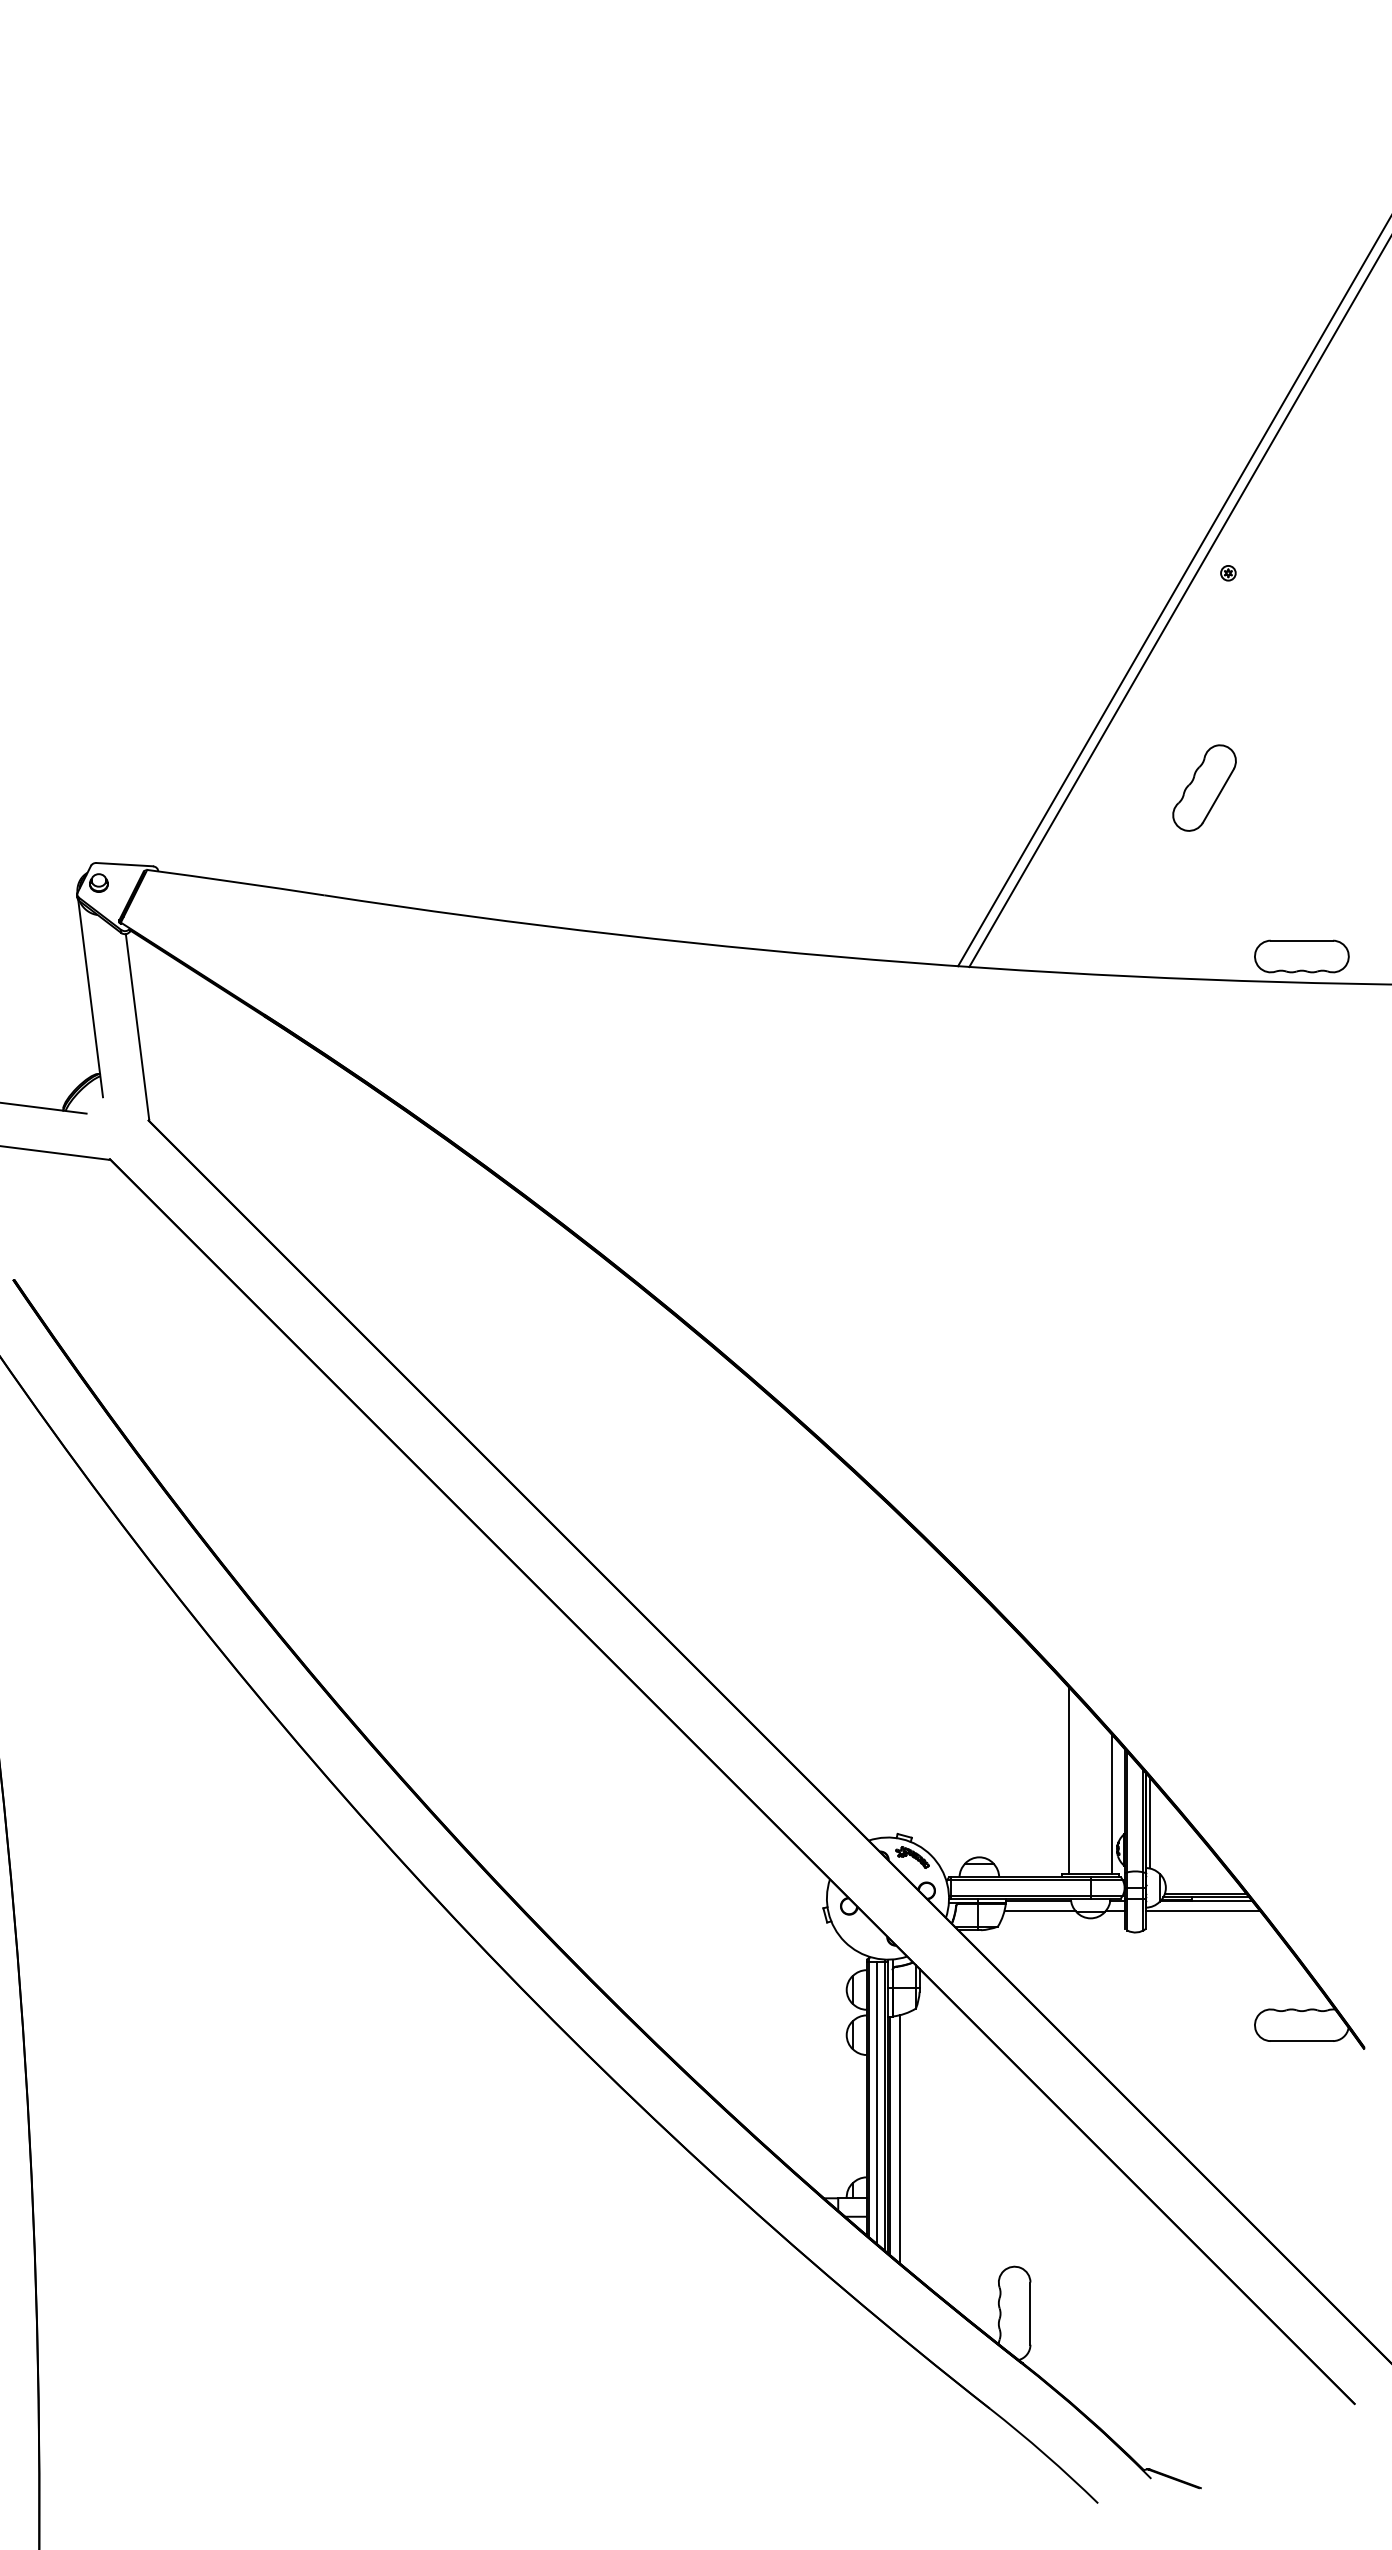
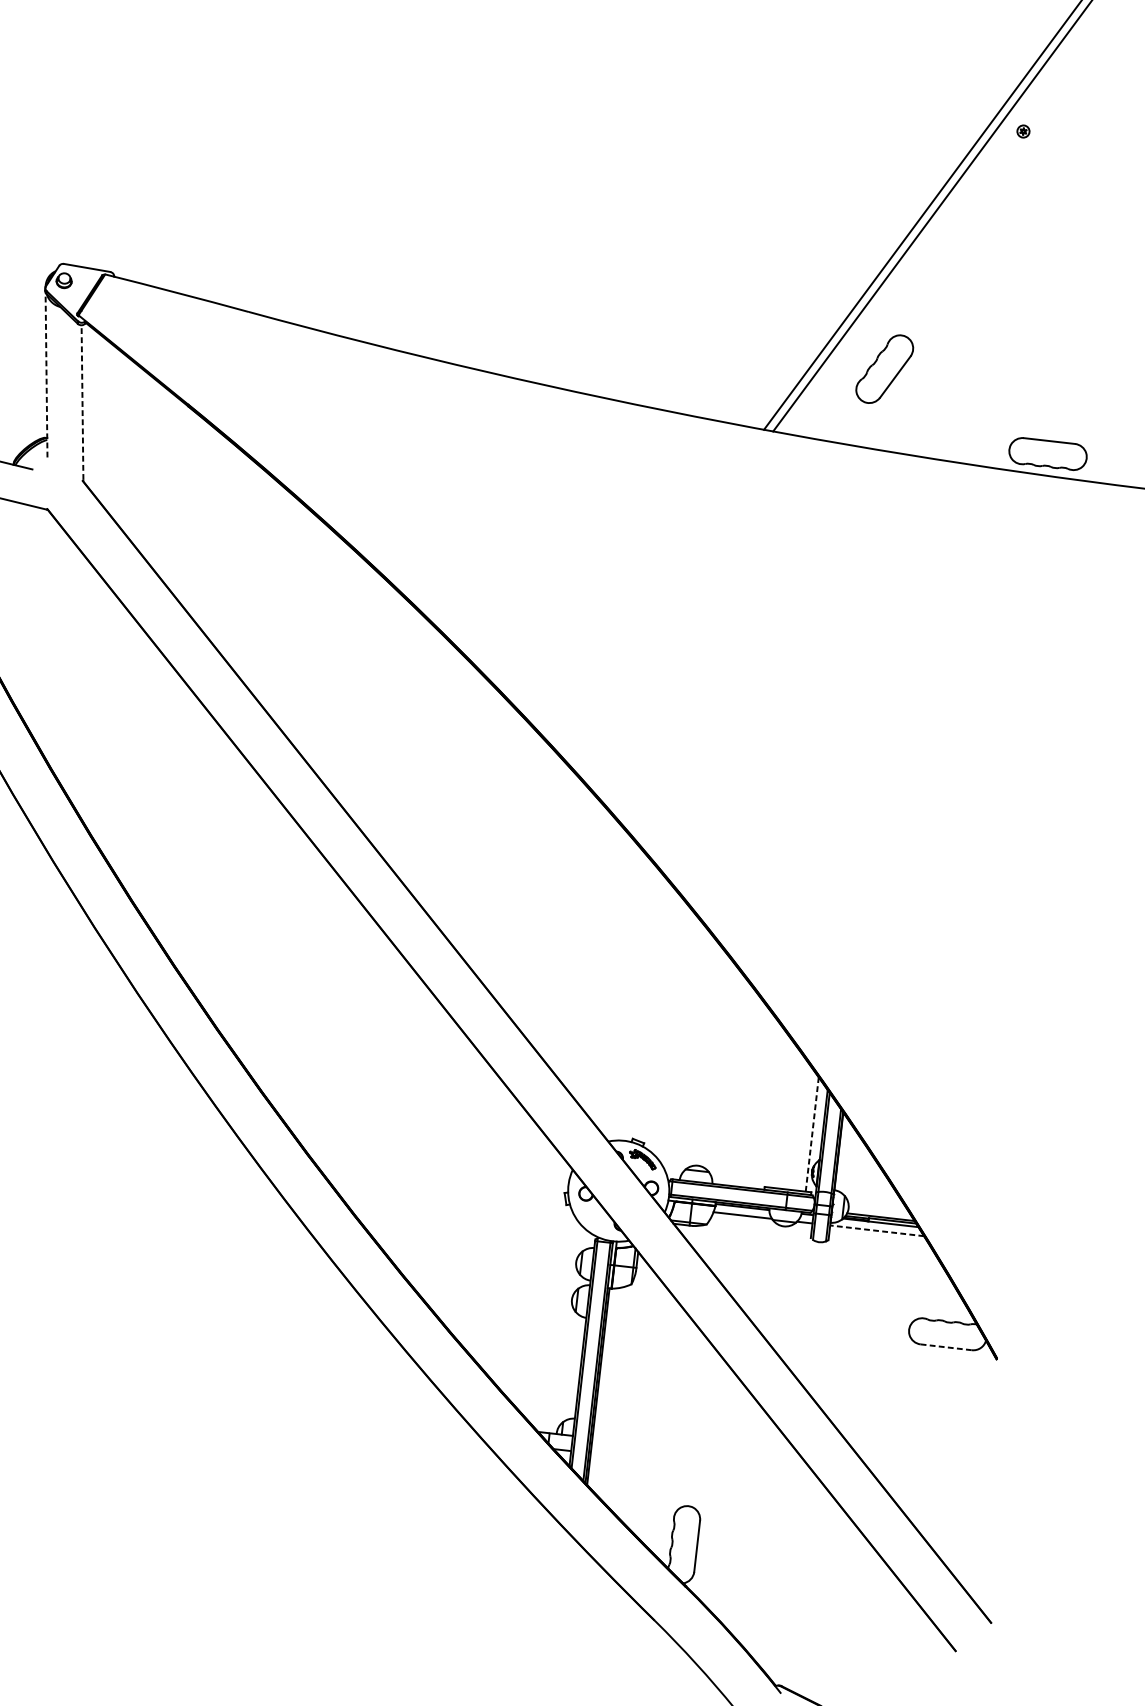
part: (1204, 787) -> (884, 368), moved
line: (90, 998) -> (46, 374), solid -> dashed
line: (137, 1026) -> (82, 402), solid -> dashed
line: (1069, 1780) -> (779, 1110), removed
line: (1112, 1804) -> (812, 1134), solid -> dashed
line: (1149, 1822) -> (841, 1152), removed
line: (1202, 1910) -> (876, 1230), solid -> dashed
line: (1302, 2041) -> (946, 1347), solid -> dashed
line: (877, 2102) -> (590, 1358), removed
line: (900, 2139) -> (606, 1390), removed

